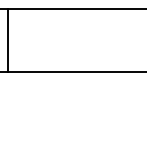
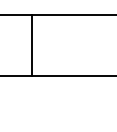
line: (8, 40) -> (32, 45), moved

